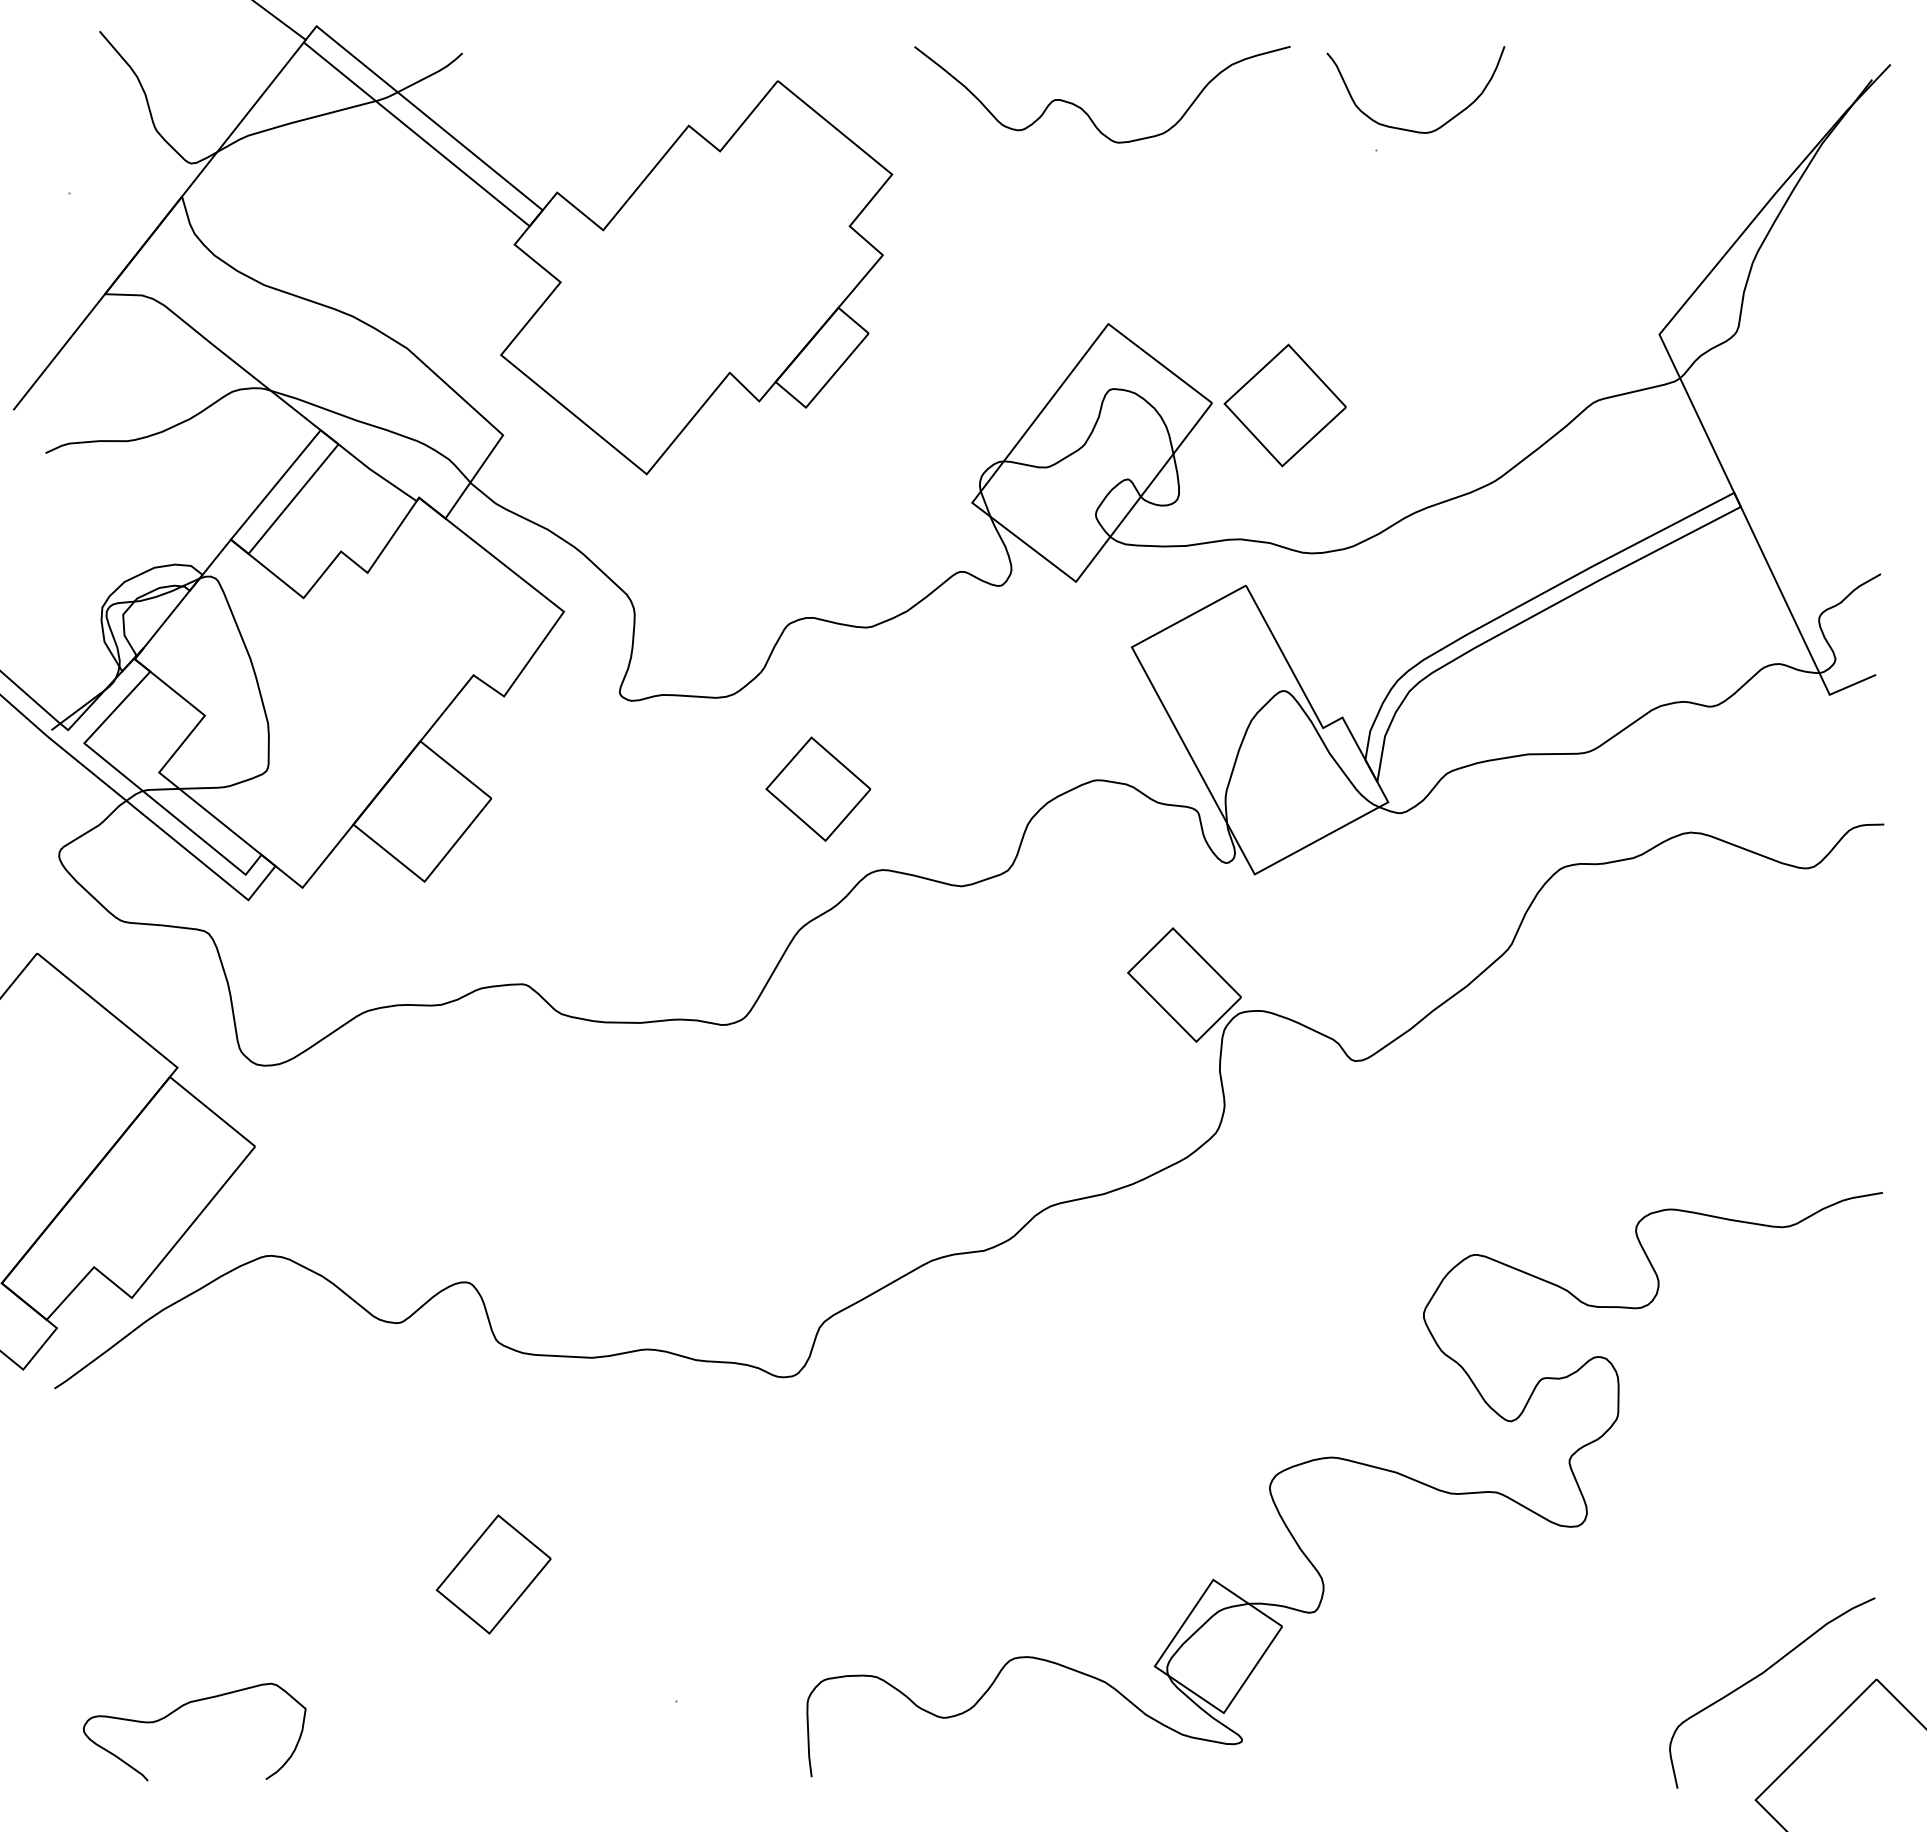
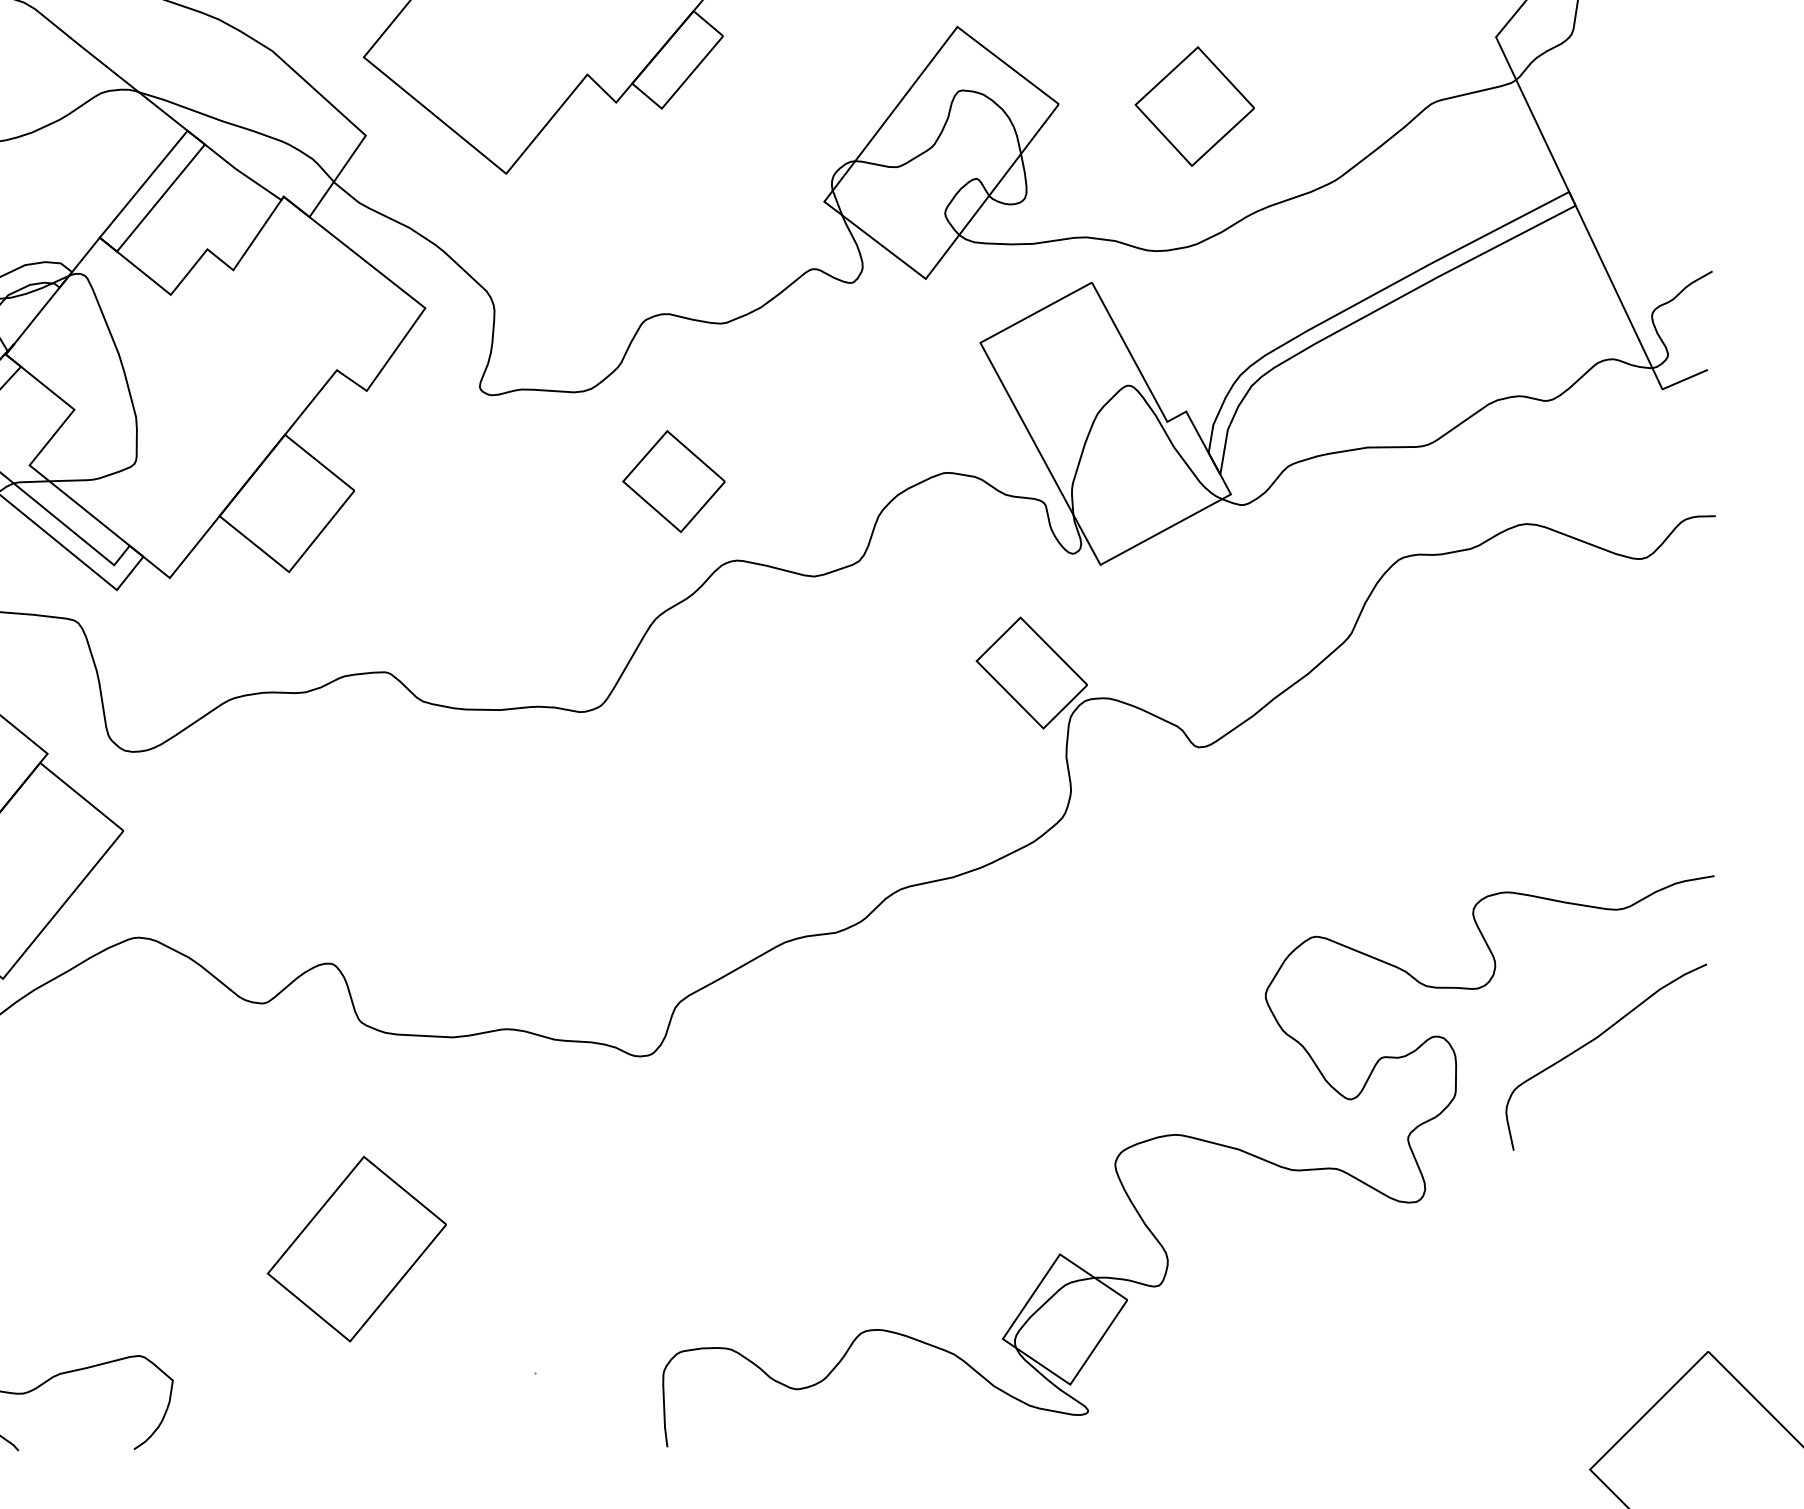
part: (1284, 405) -> (1194, 106), moved
part: (493, 1574) -> (356, 1249), size x1.6
curve: (1762, 1674) -> (1596, 1039), moved

